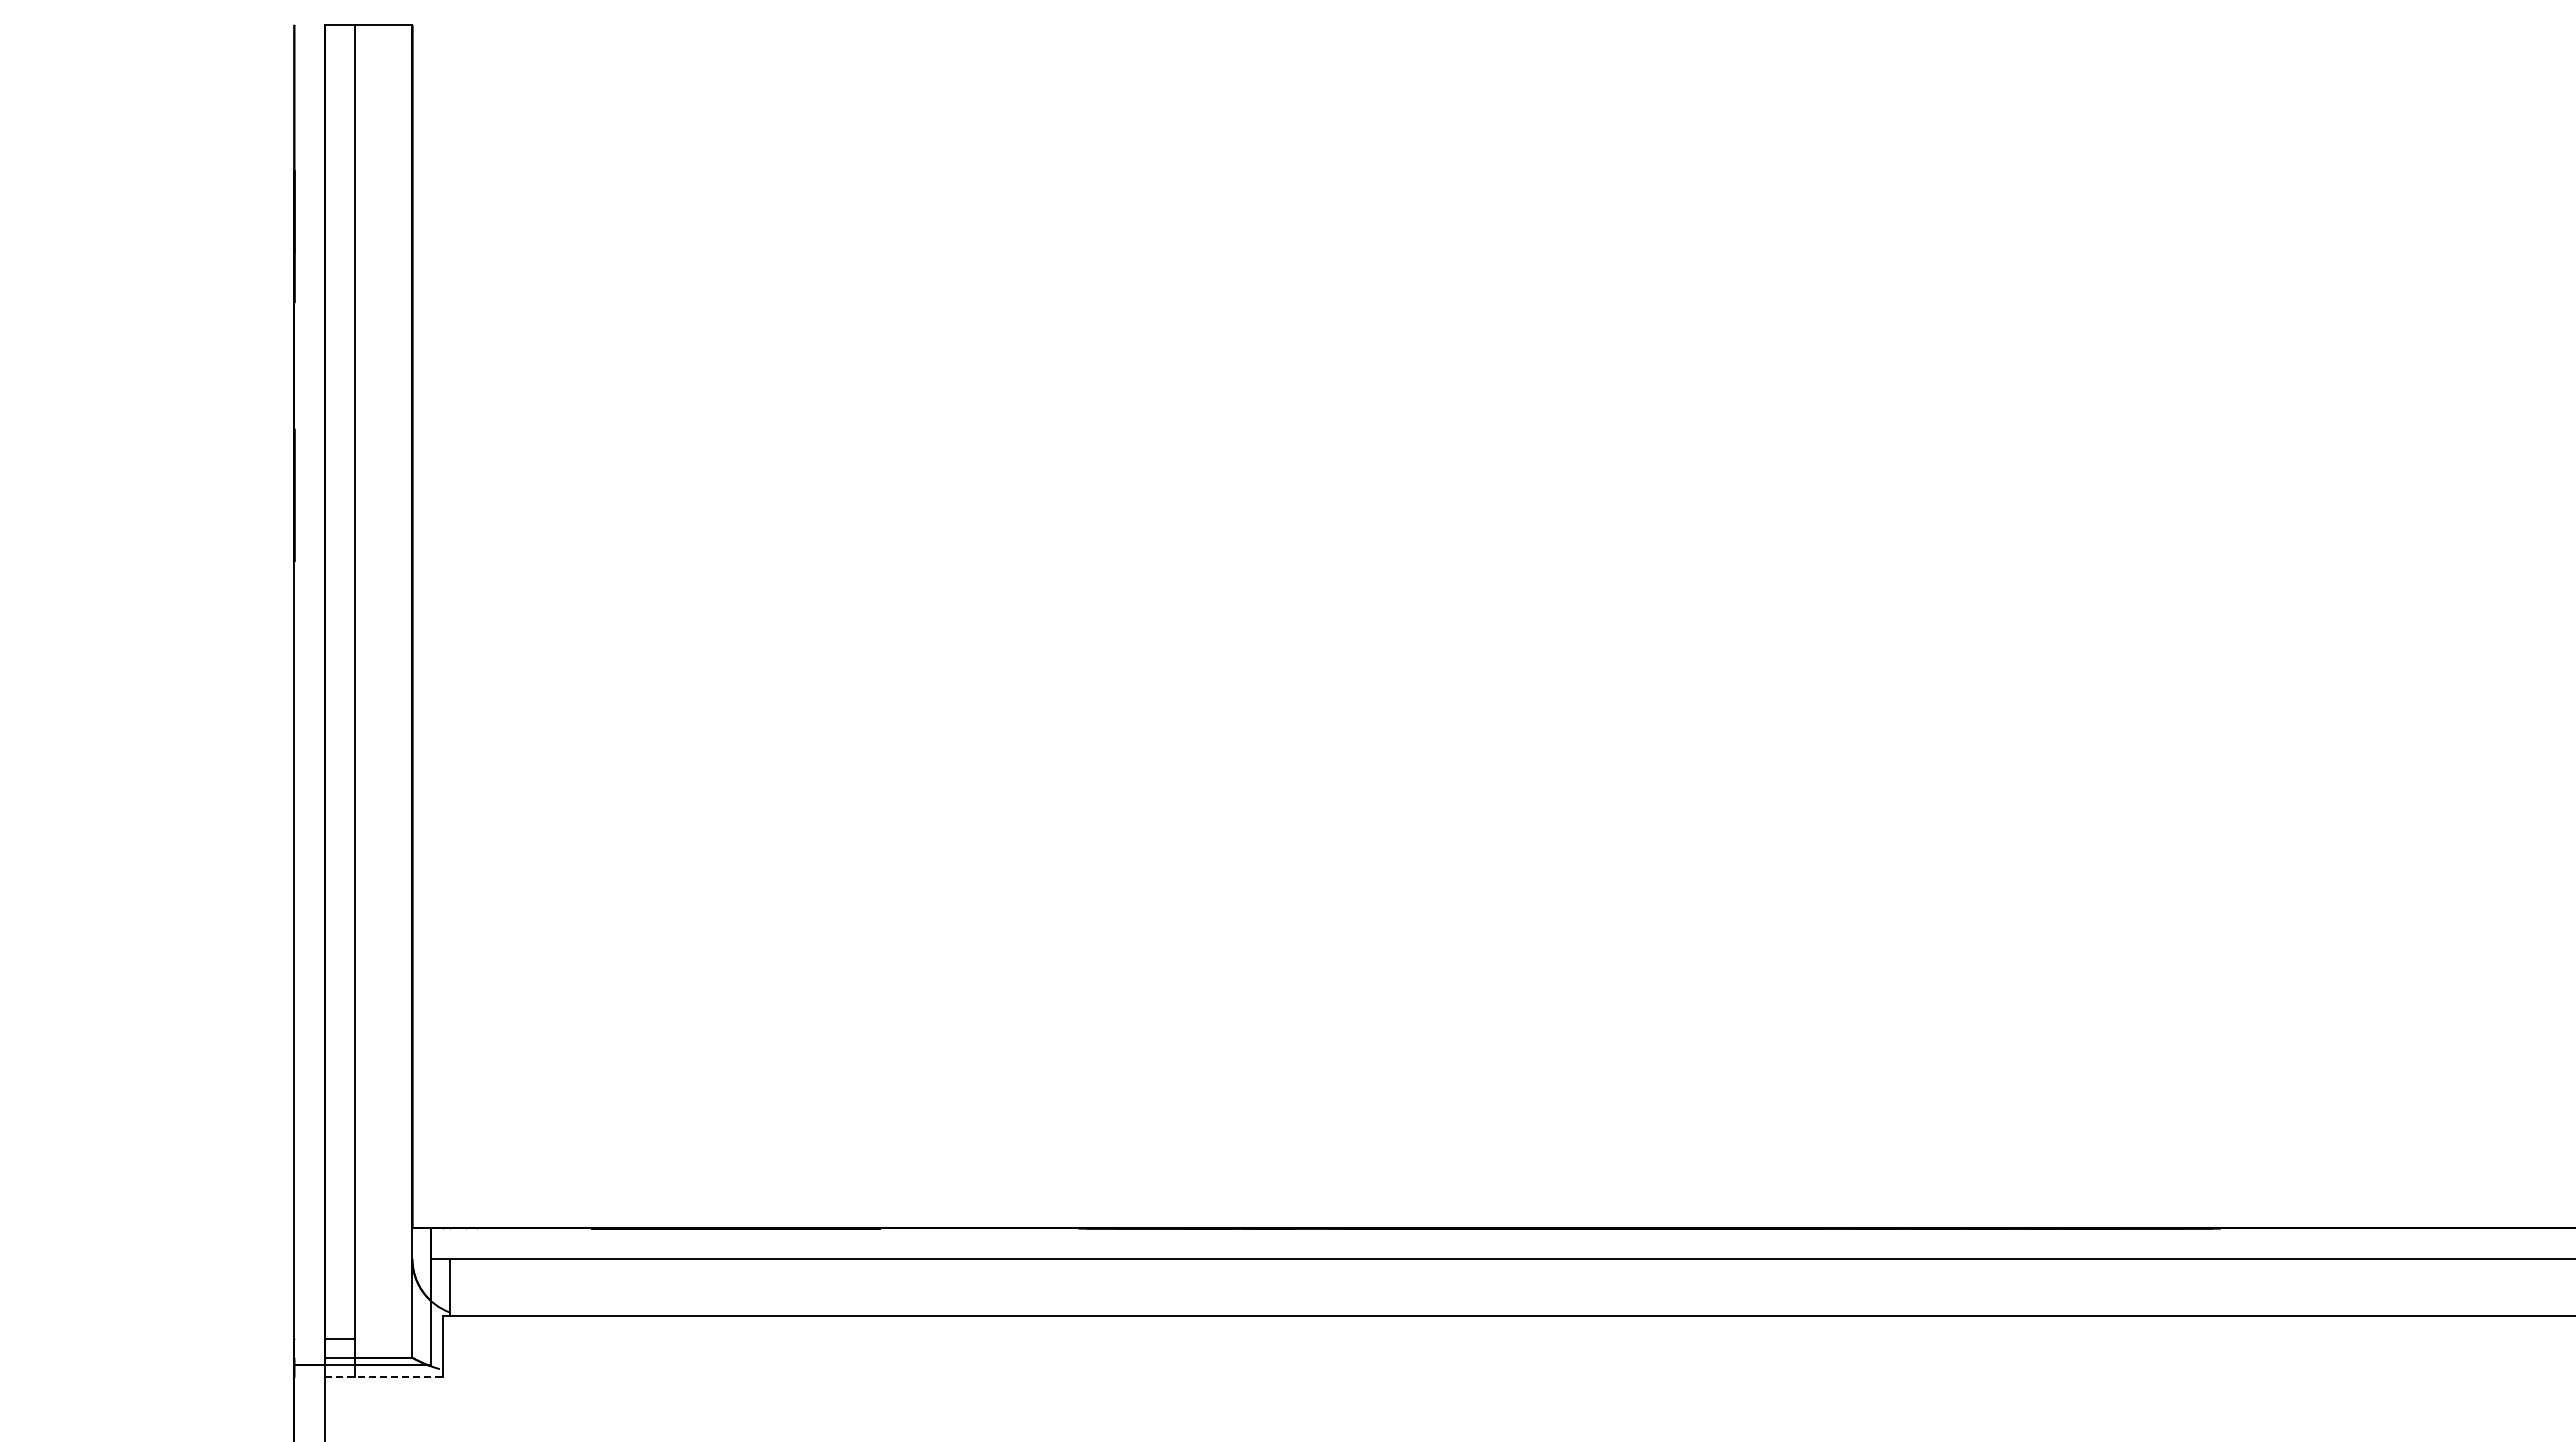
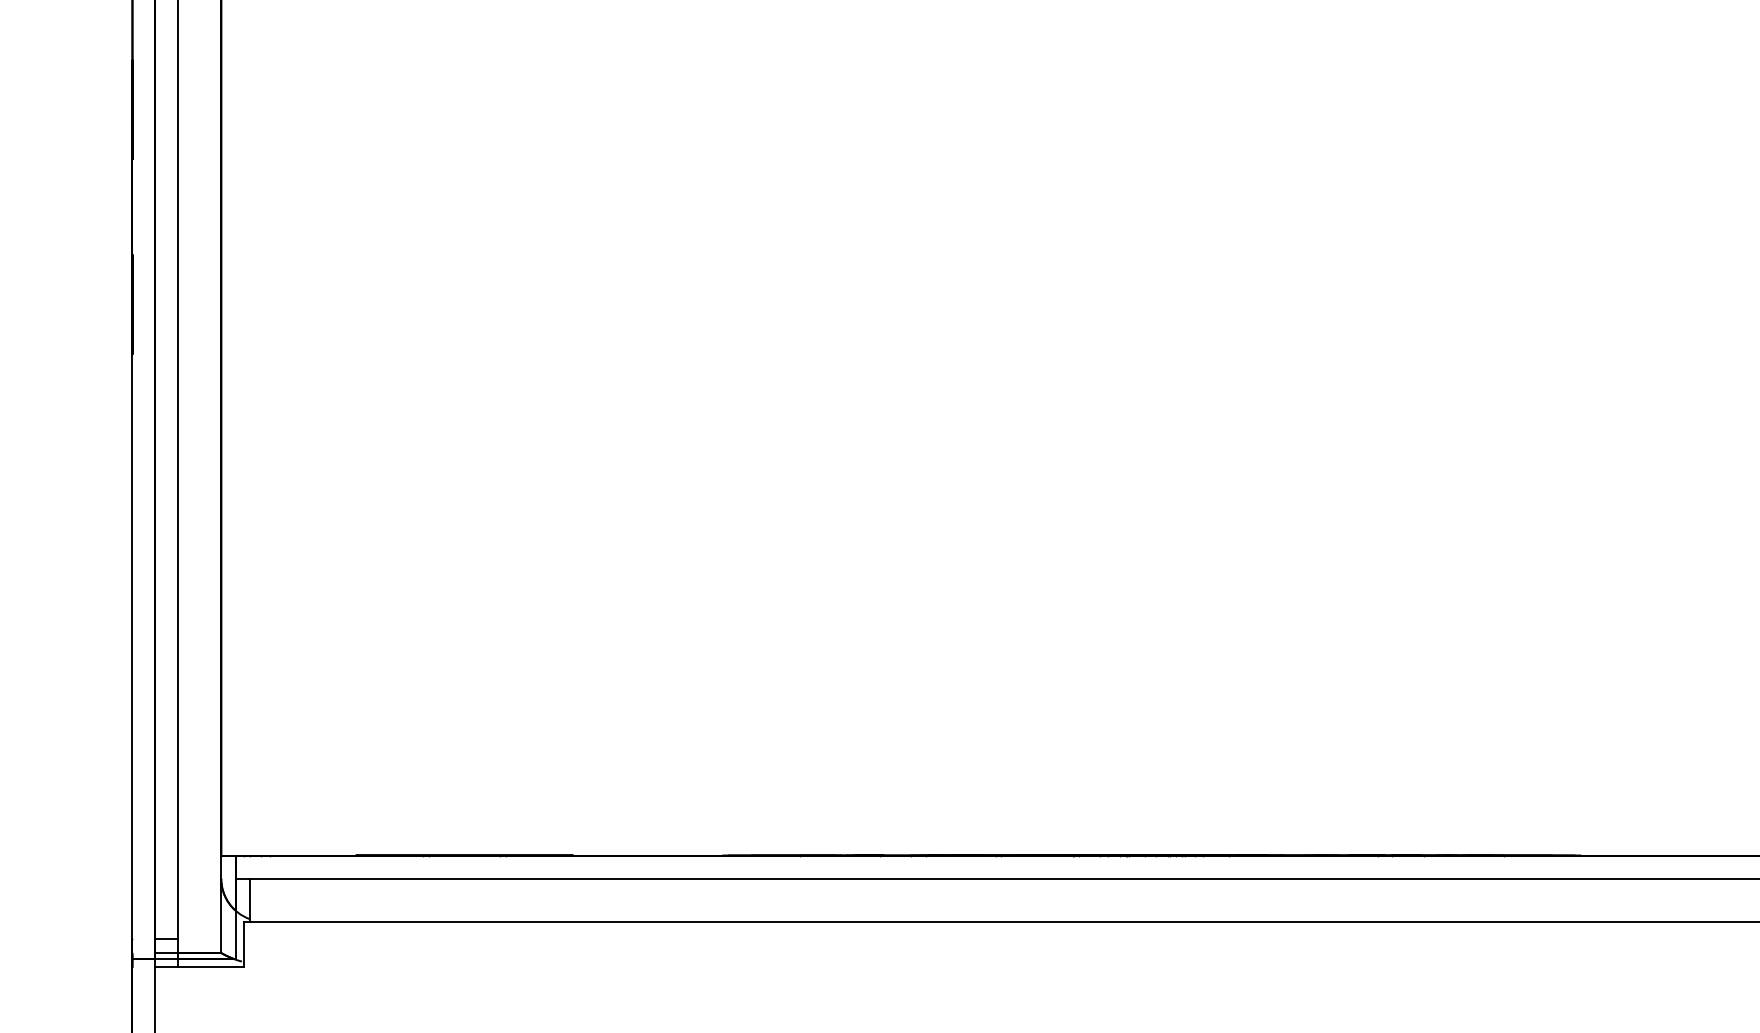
line: (384, 1376) -> (200, 967), dashed -> solid

